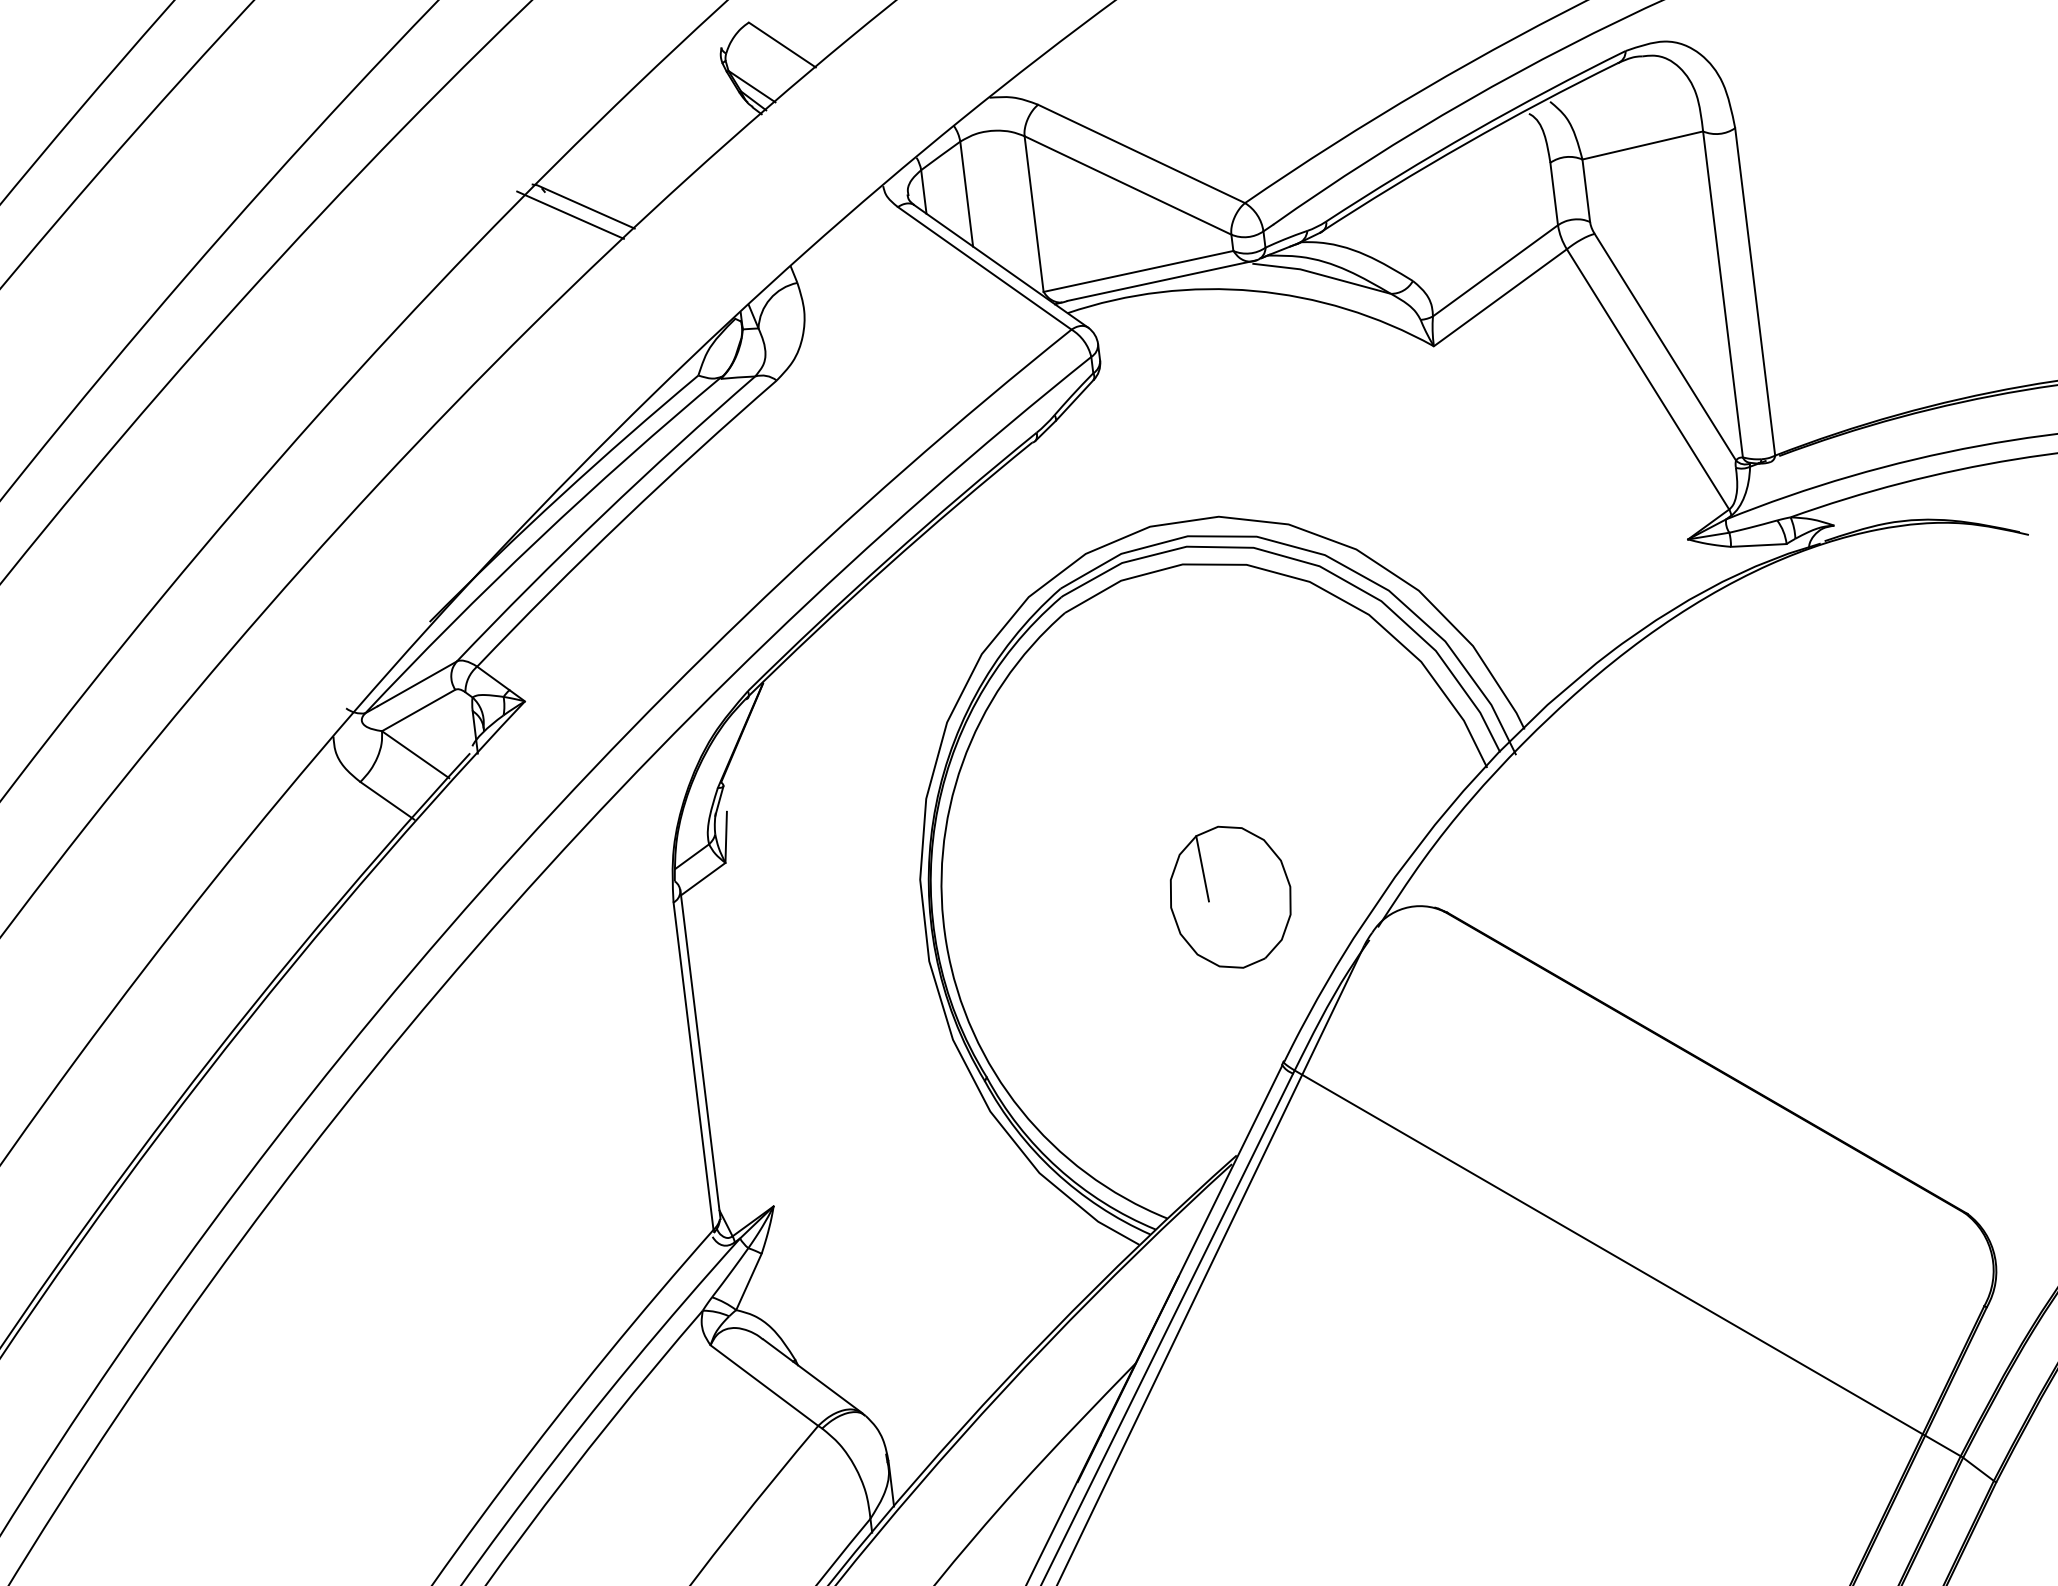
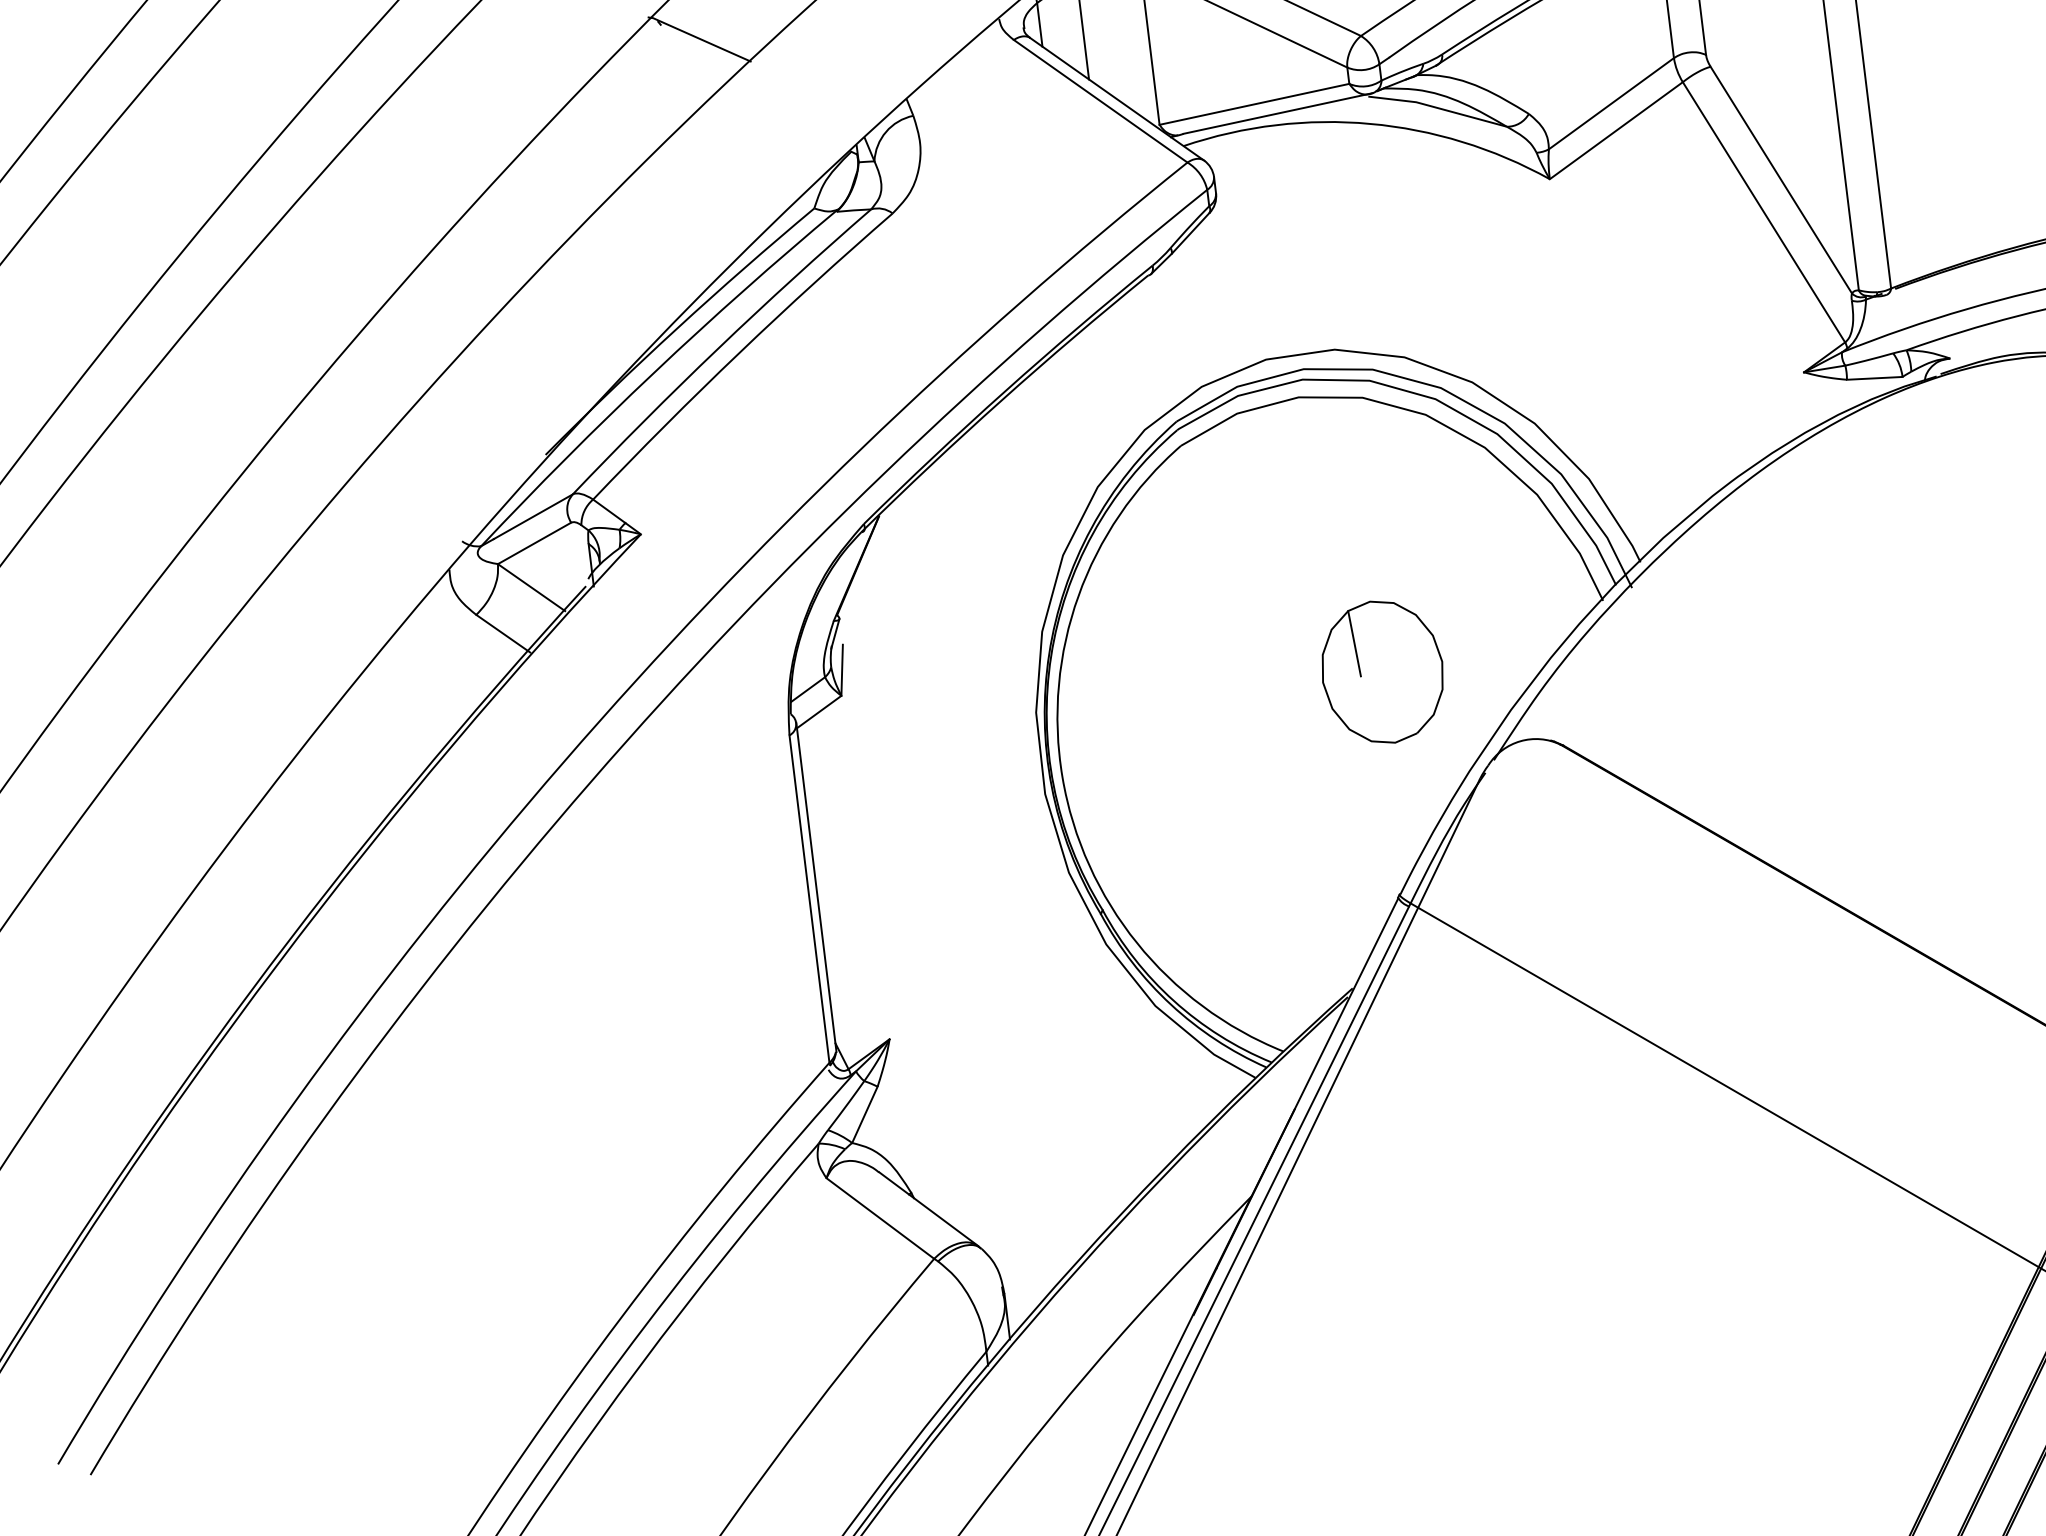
line: (570, 214) -> (686, 47), removed
part: (1230, 896) -> (1382, 671), moved

